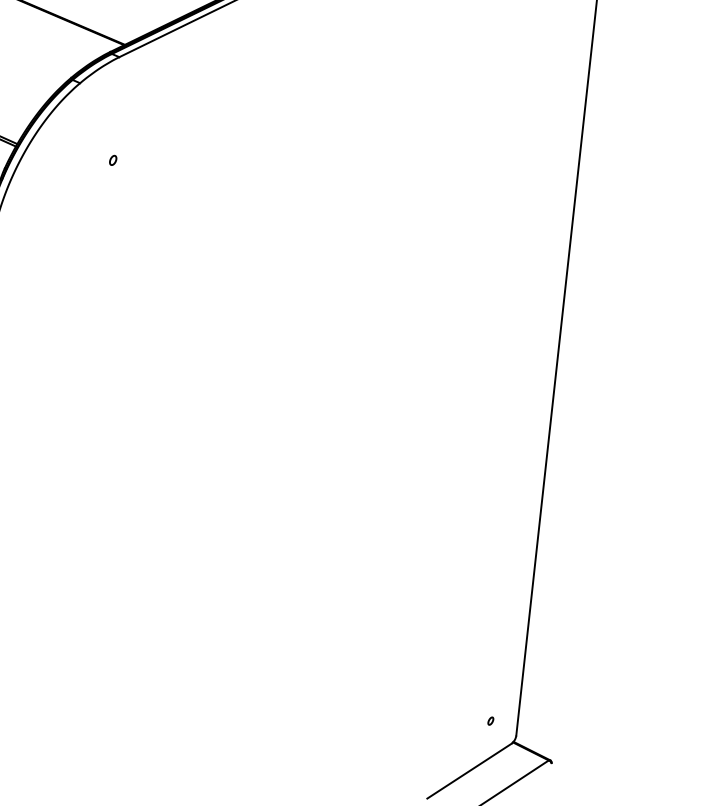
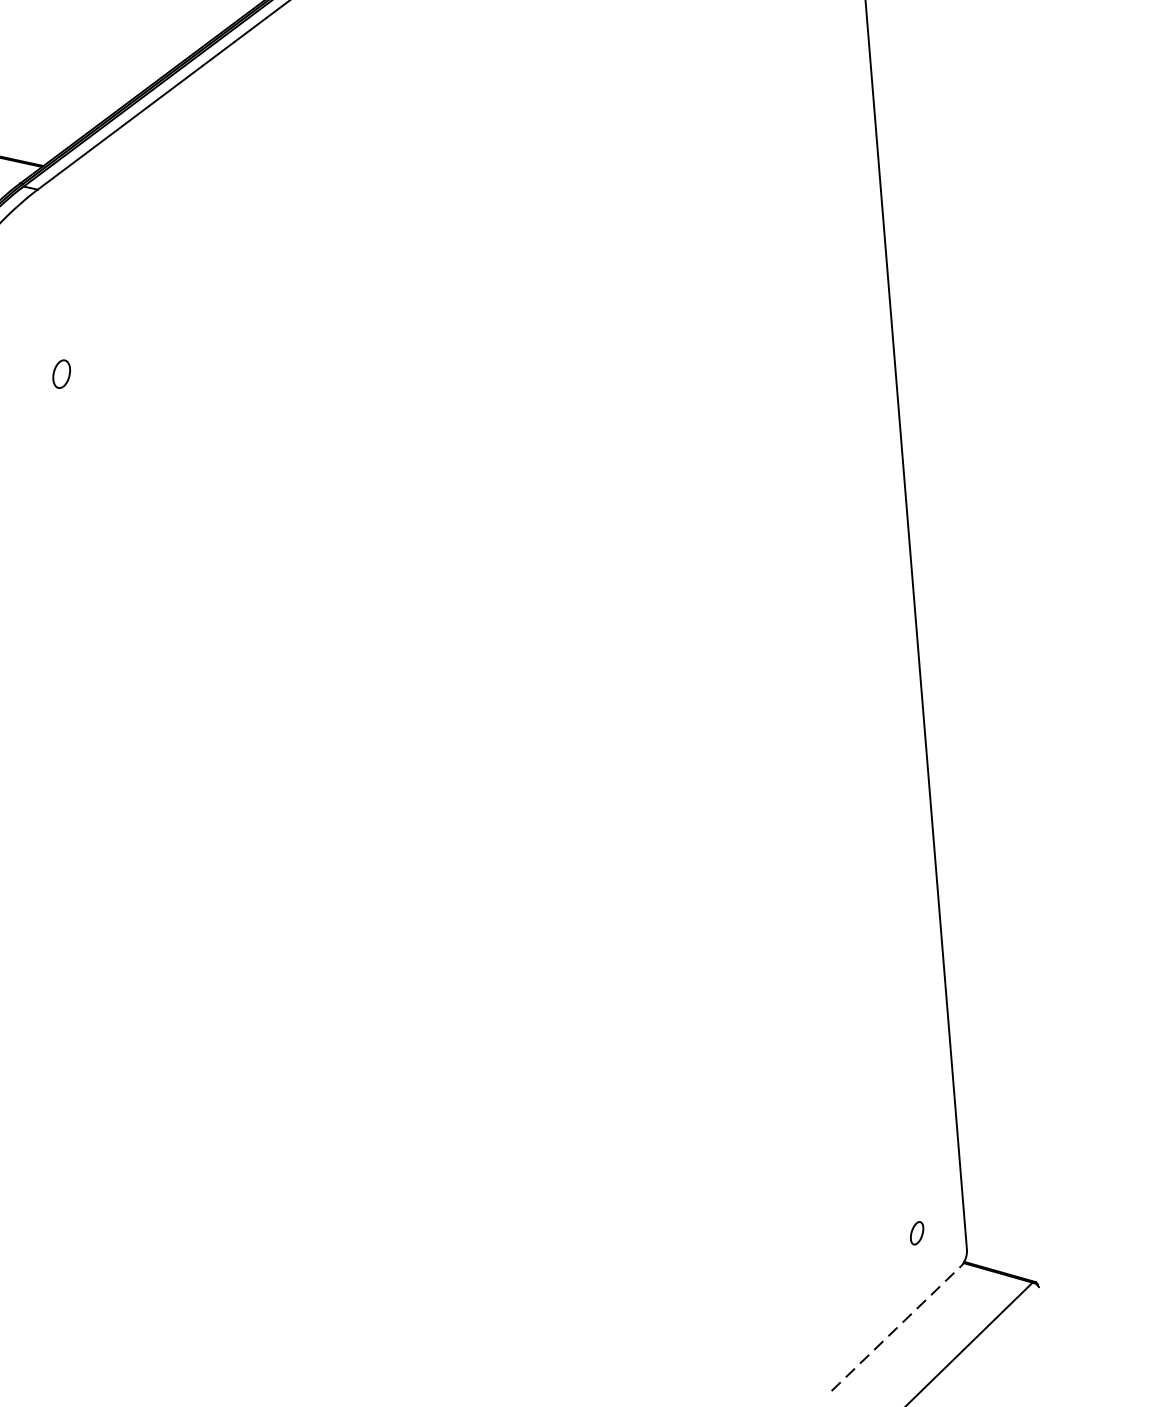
part: (113, 159) -> (62, 371), size x1.6
part: (490, 720) -> (916, 1232), size x1.6
line: (469, 770) -> (896, 1327), solid -> dashed

